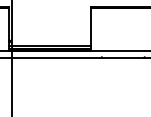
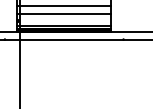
line: (49, 28) -> (63, 6), added
line: (49, 34) -> (63, 13), added

